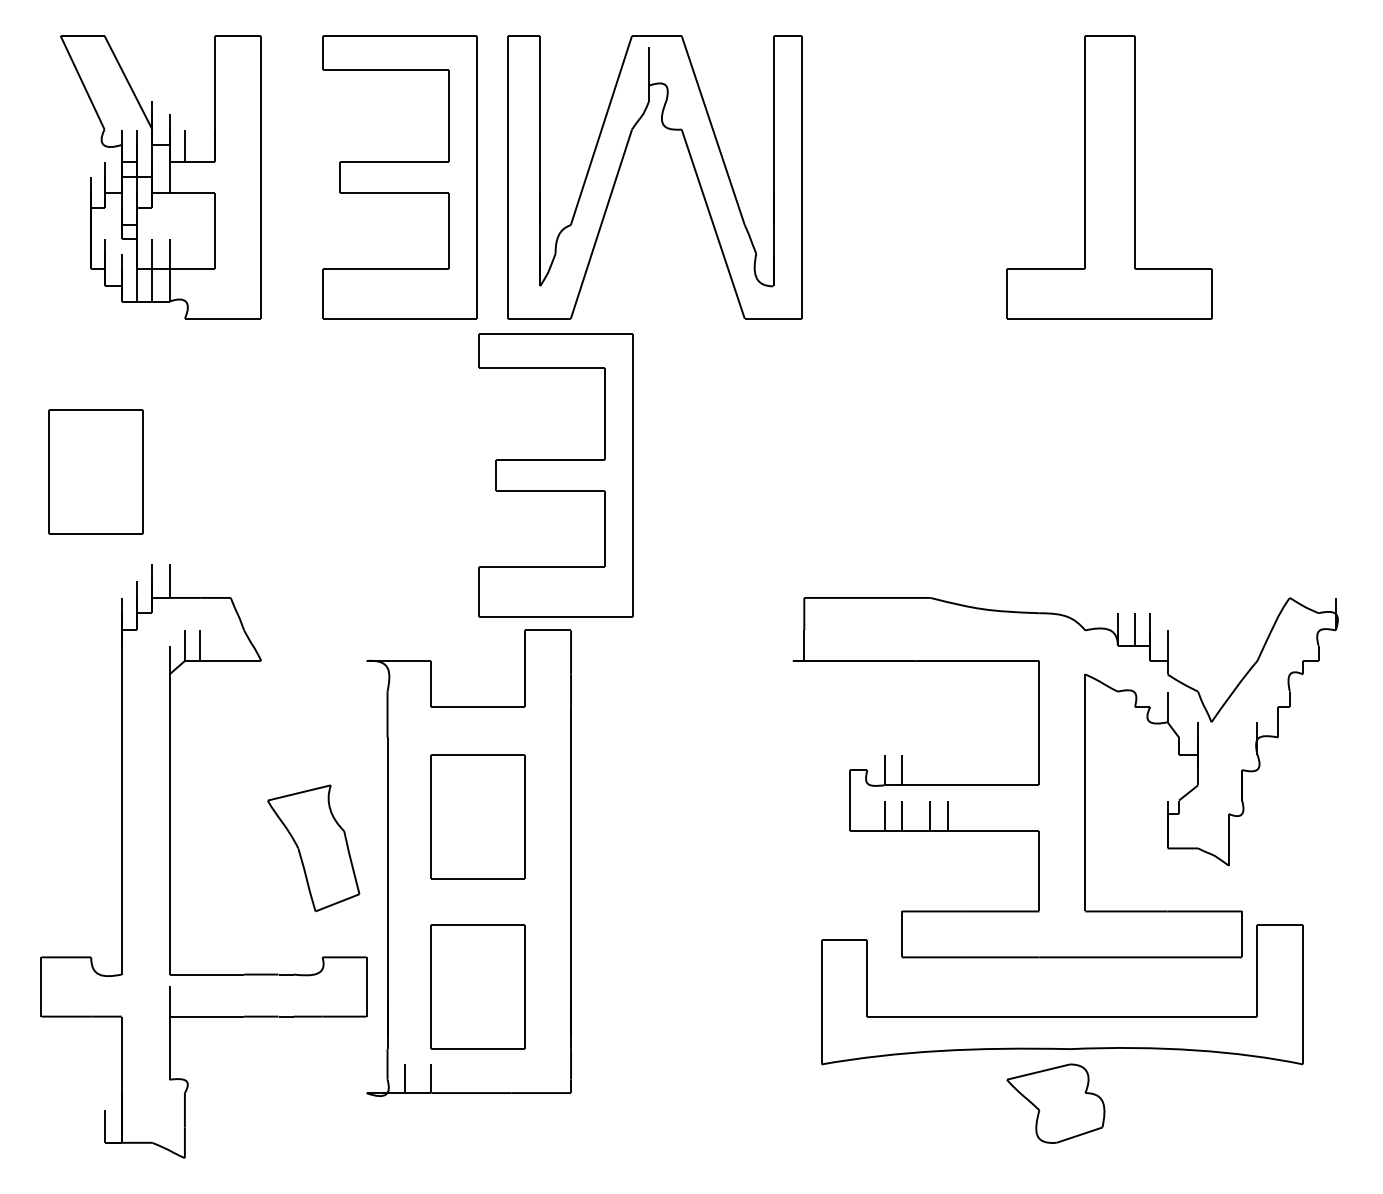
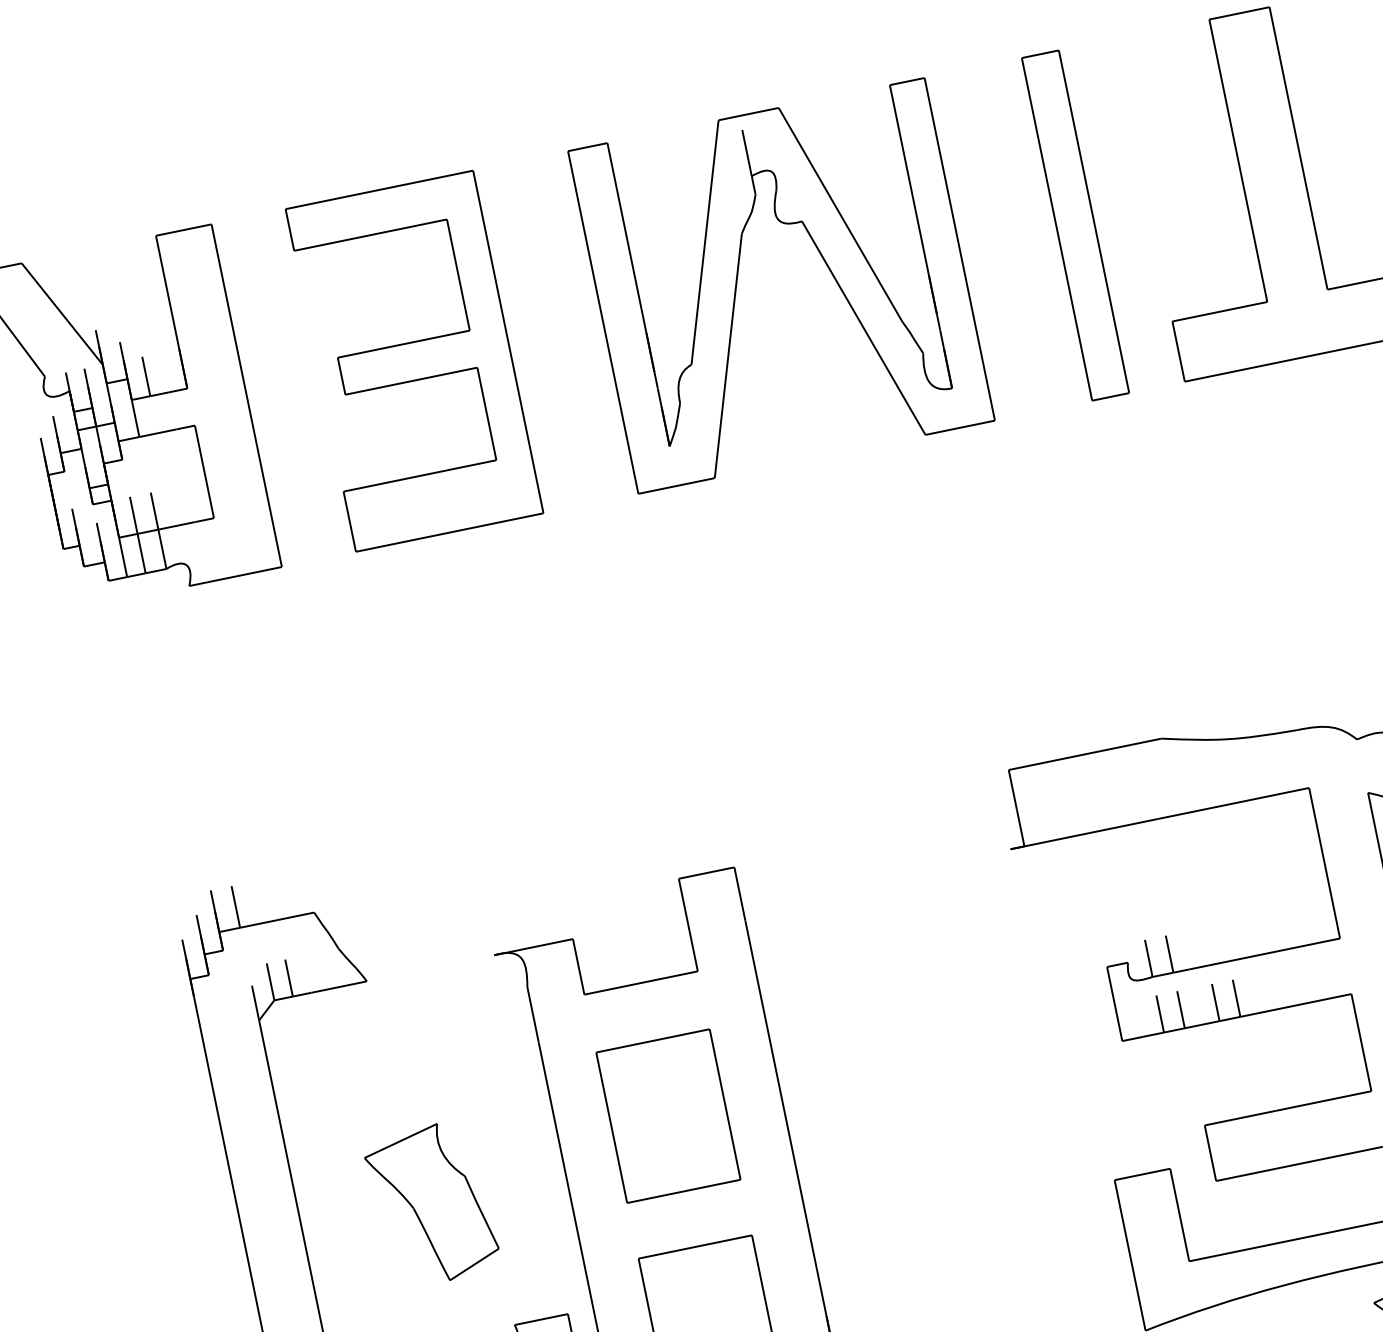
part: (621, 166) -> (738, 281), moved
part: (945, 177) -> (1075, 225), added
part: (95, 471) -> (119, 793), removed
part: (555, 475) -> (677, 683), removed
part: (313, 848) -> (431, 1204), moved

